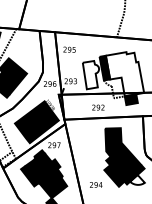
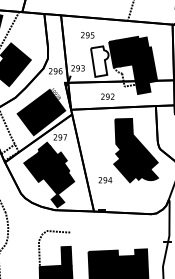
text: (69, 49) -> (87, 35), moved
fill: (124, 74) -> (136, 60), added
fill: (137, 179) -> (149, 174), added

